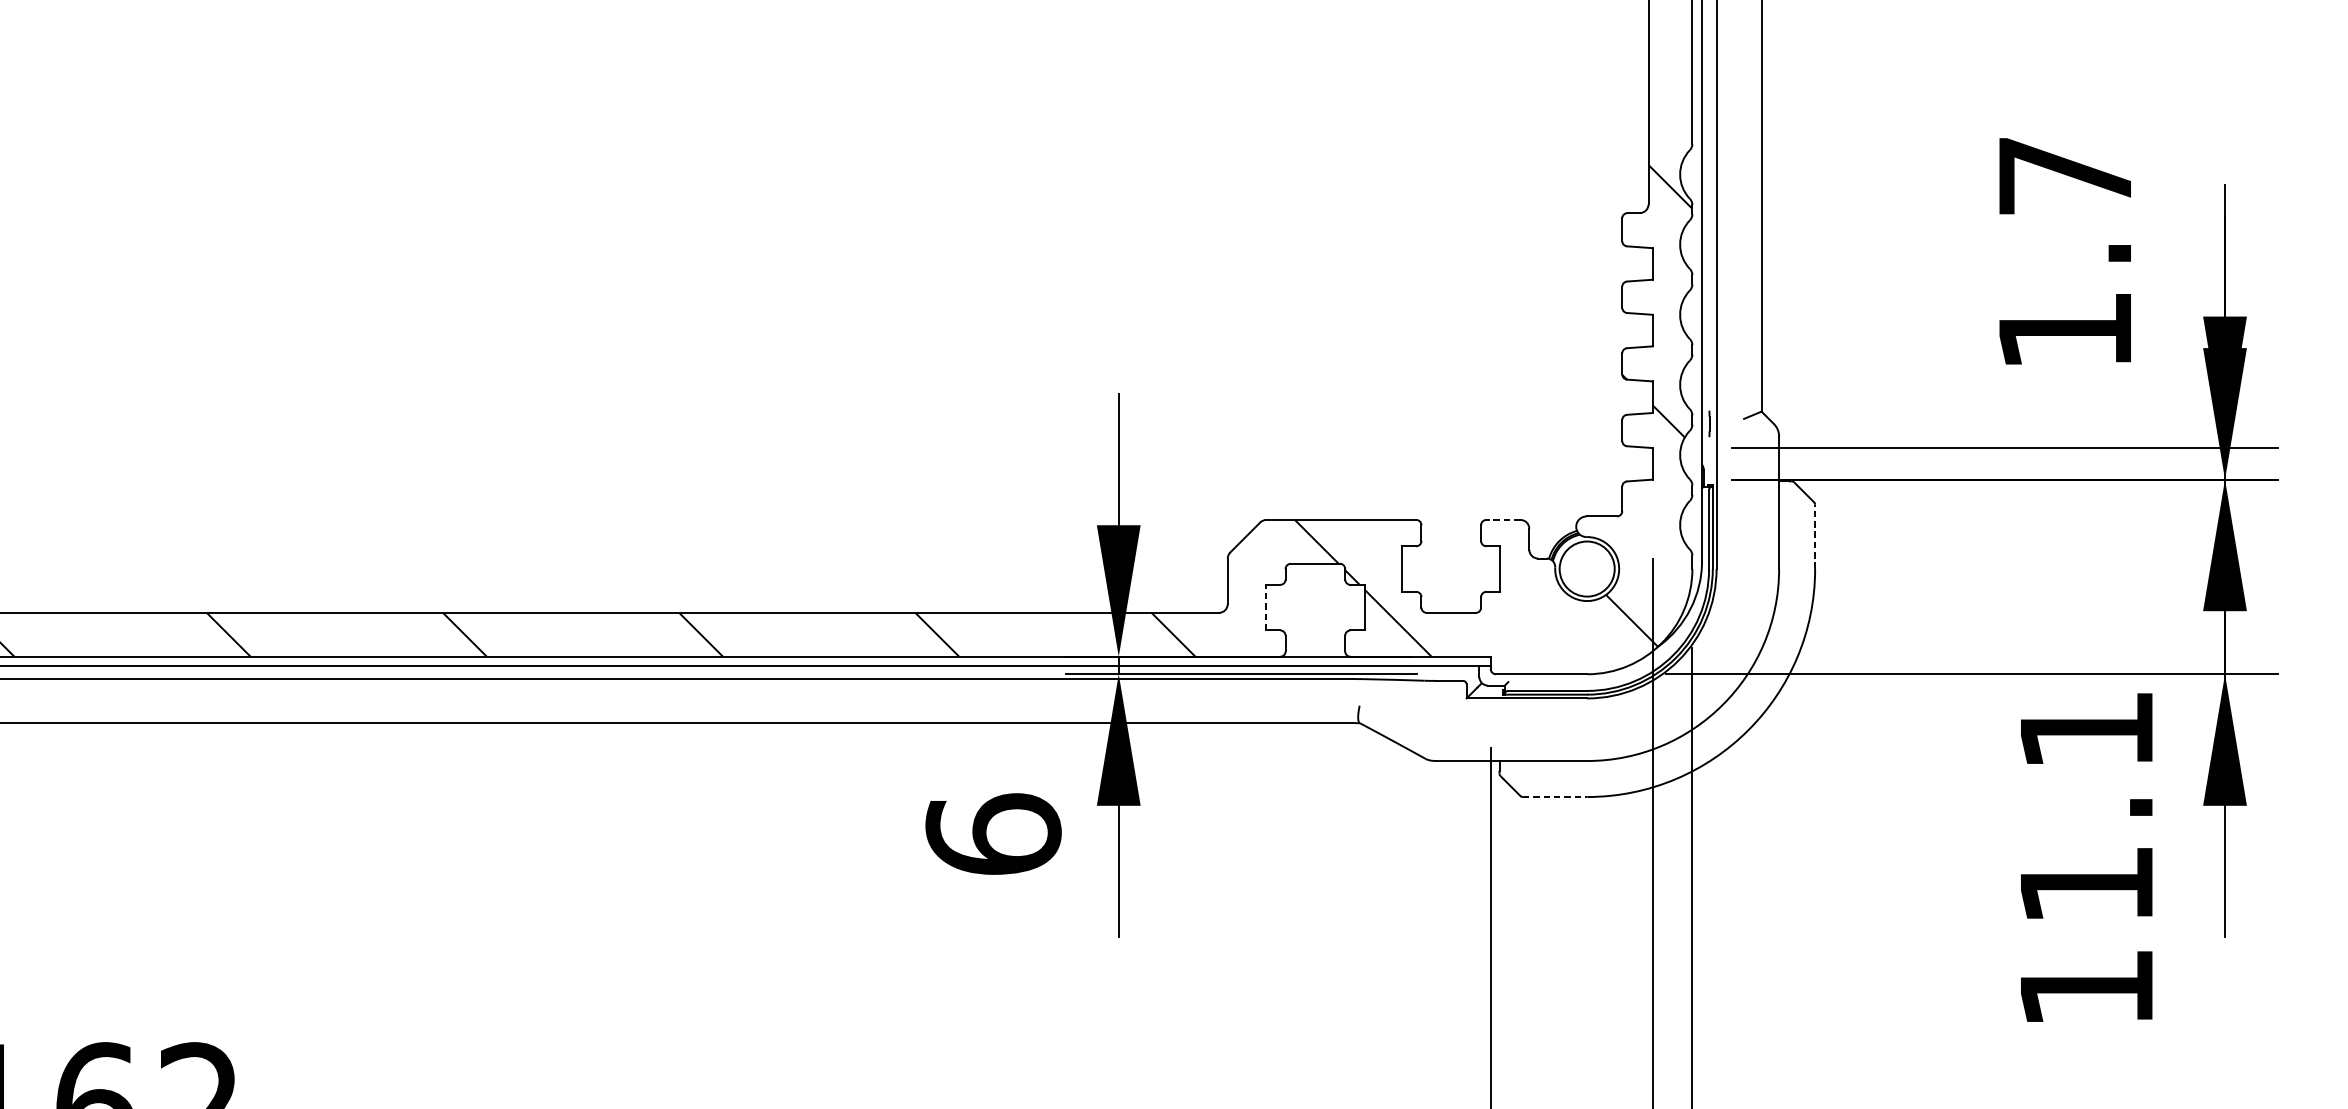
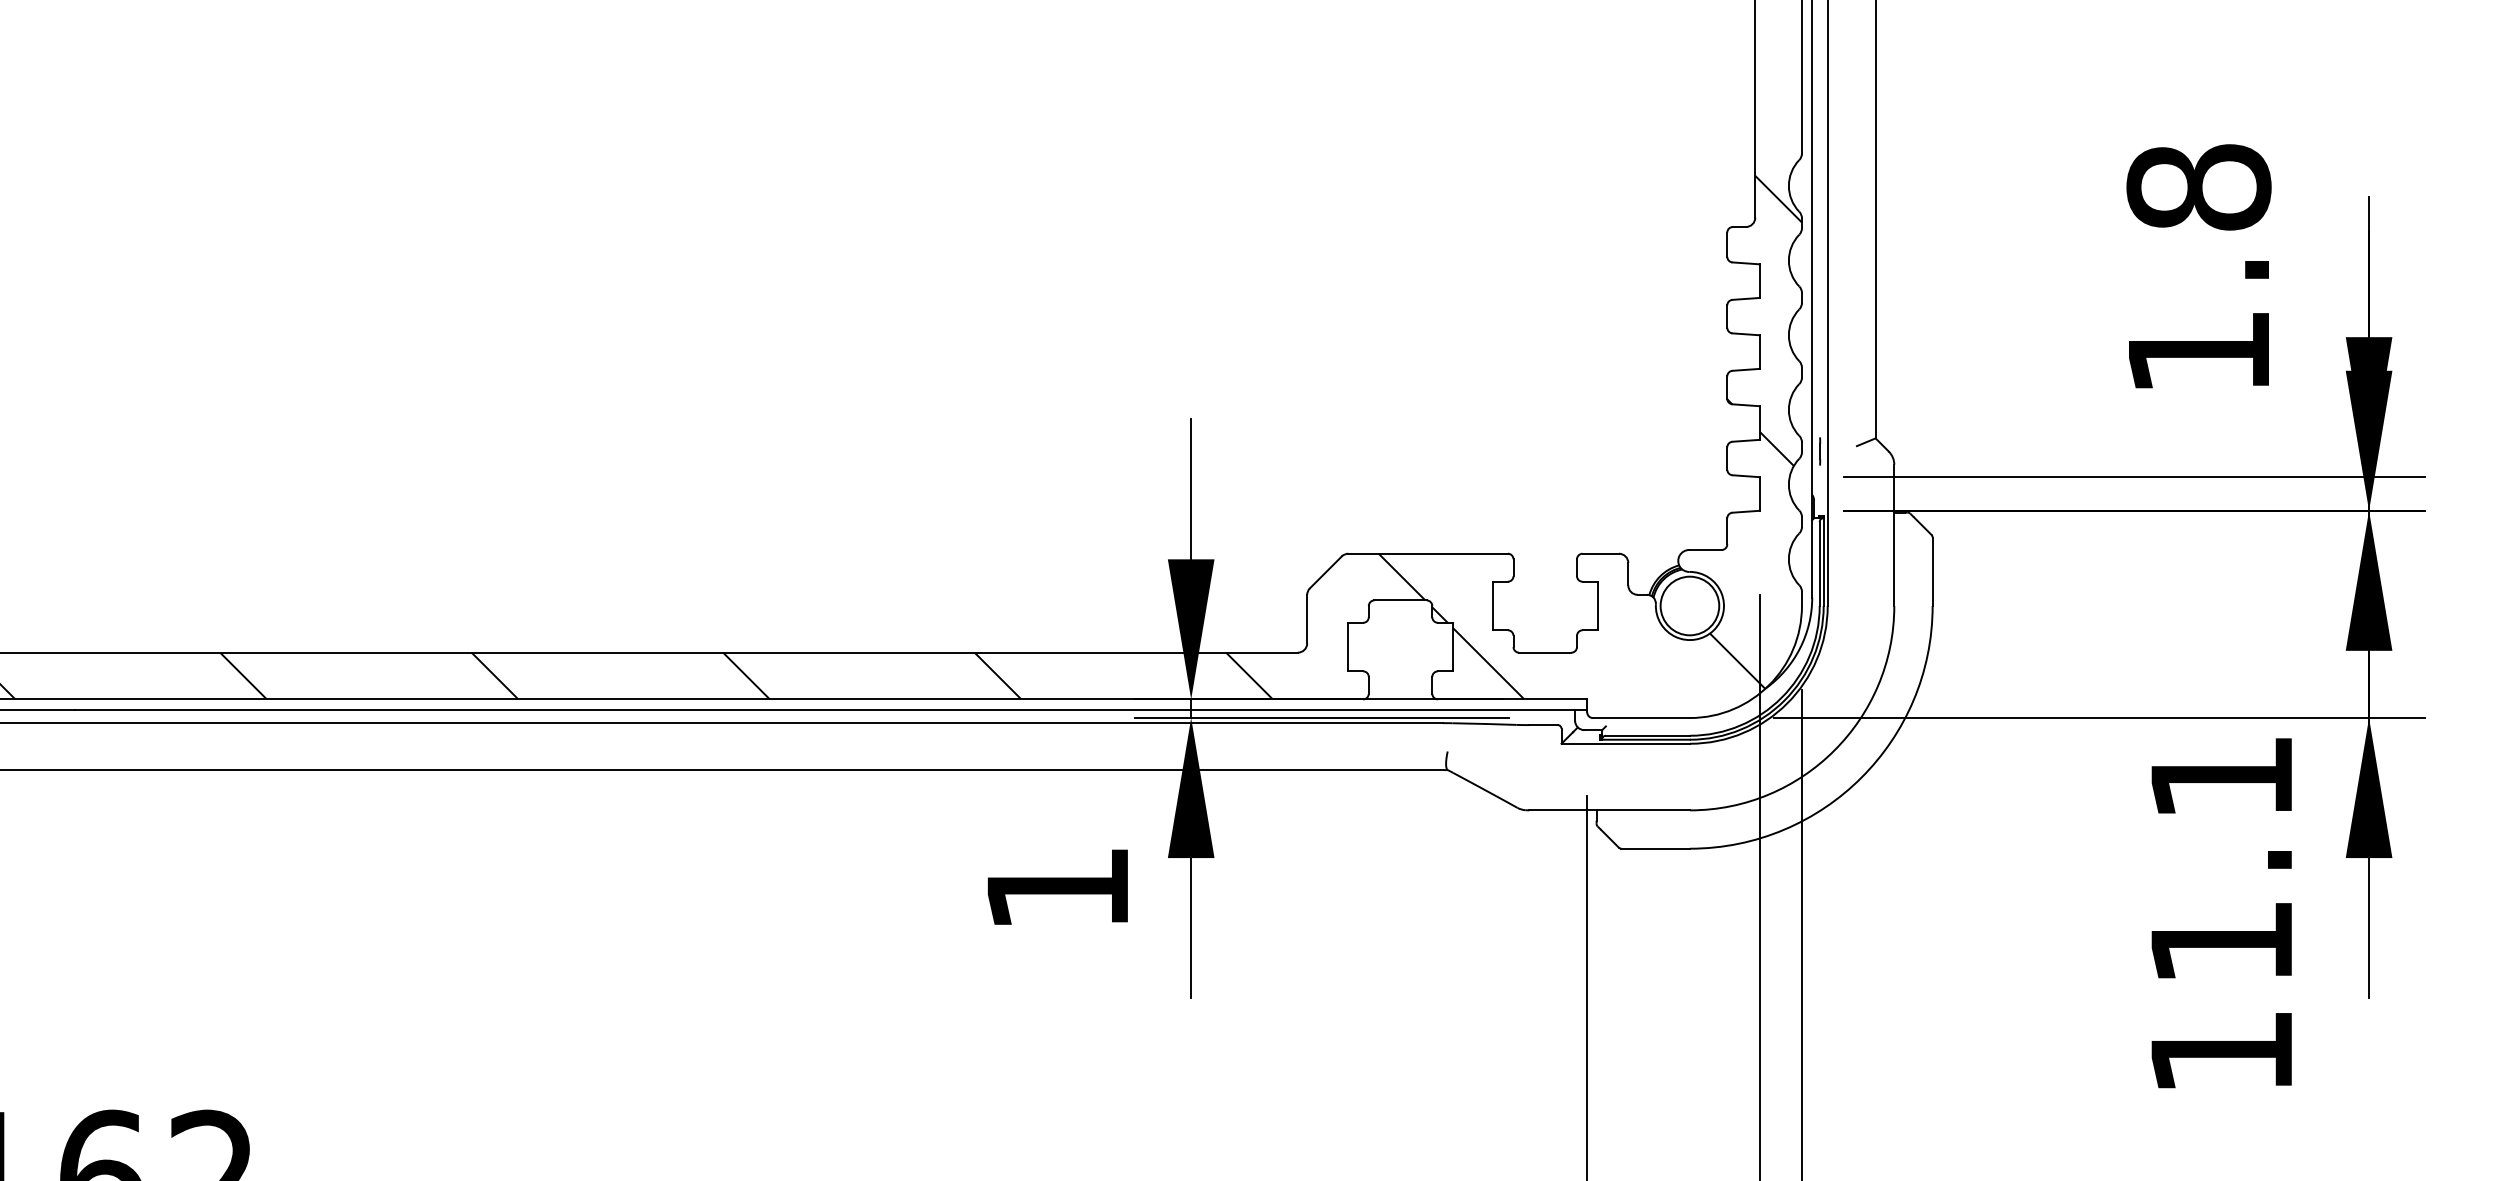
text: (2064, 176) -> (2198, 187), 1.7 -> 1.8
line: (1503, 519) -> (1600, 553), dashed -> solid
line: (1815, 536) -> (1932, 571), dashed -> solid
line: (1266, 607) -> (1348, 646), dashed -> solid
line: (1555, 796) -> (1656, 848), dashed -> solid
text: (993, 833) -> (1057, 887), 6 -> 1

